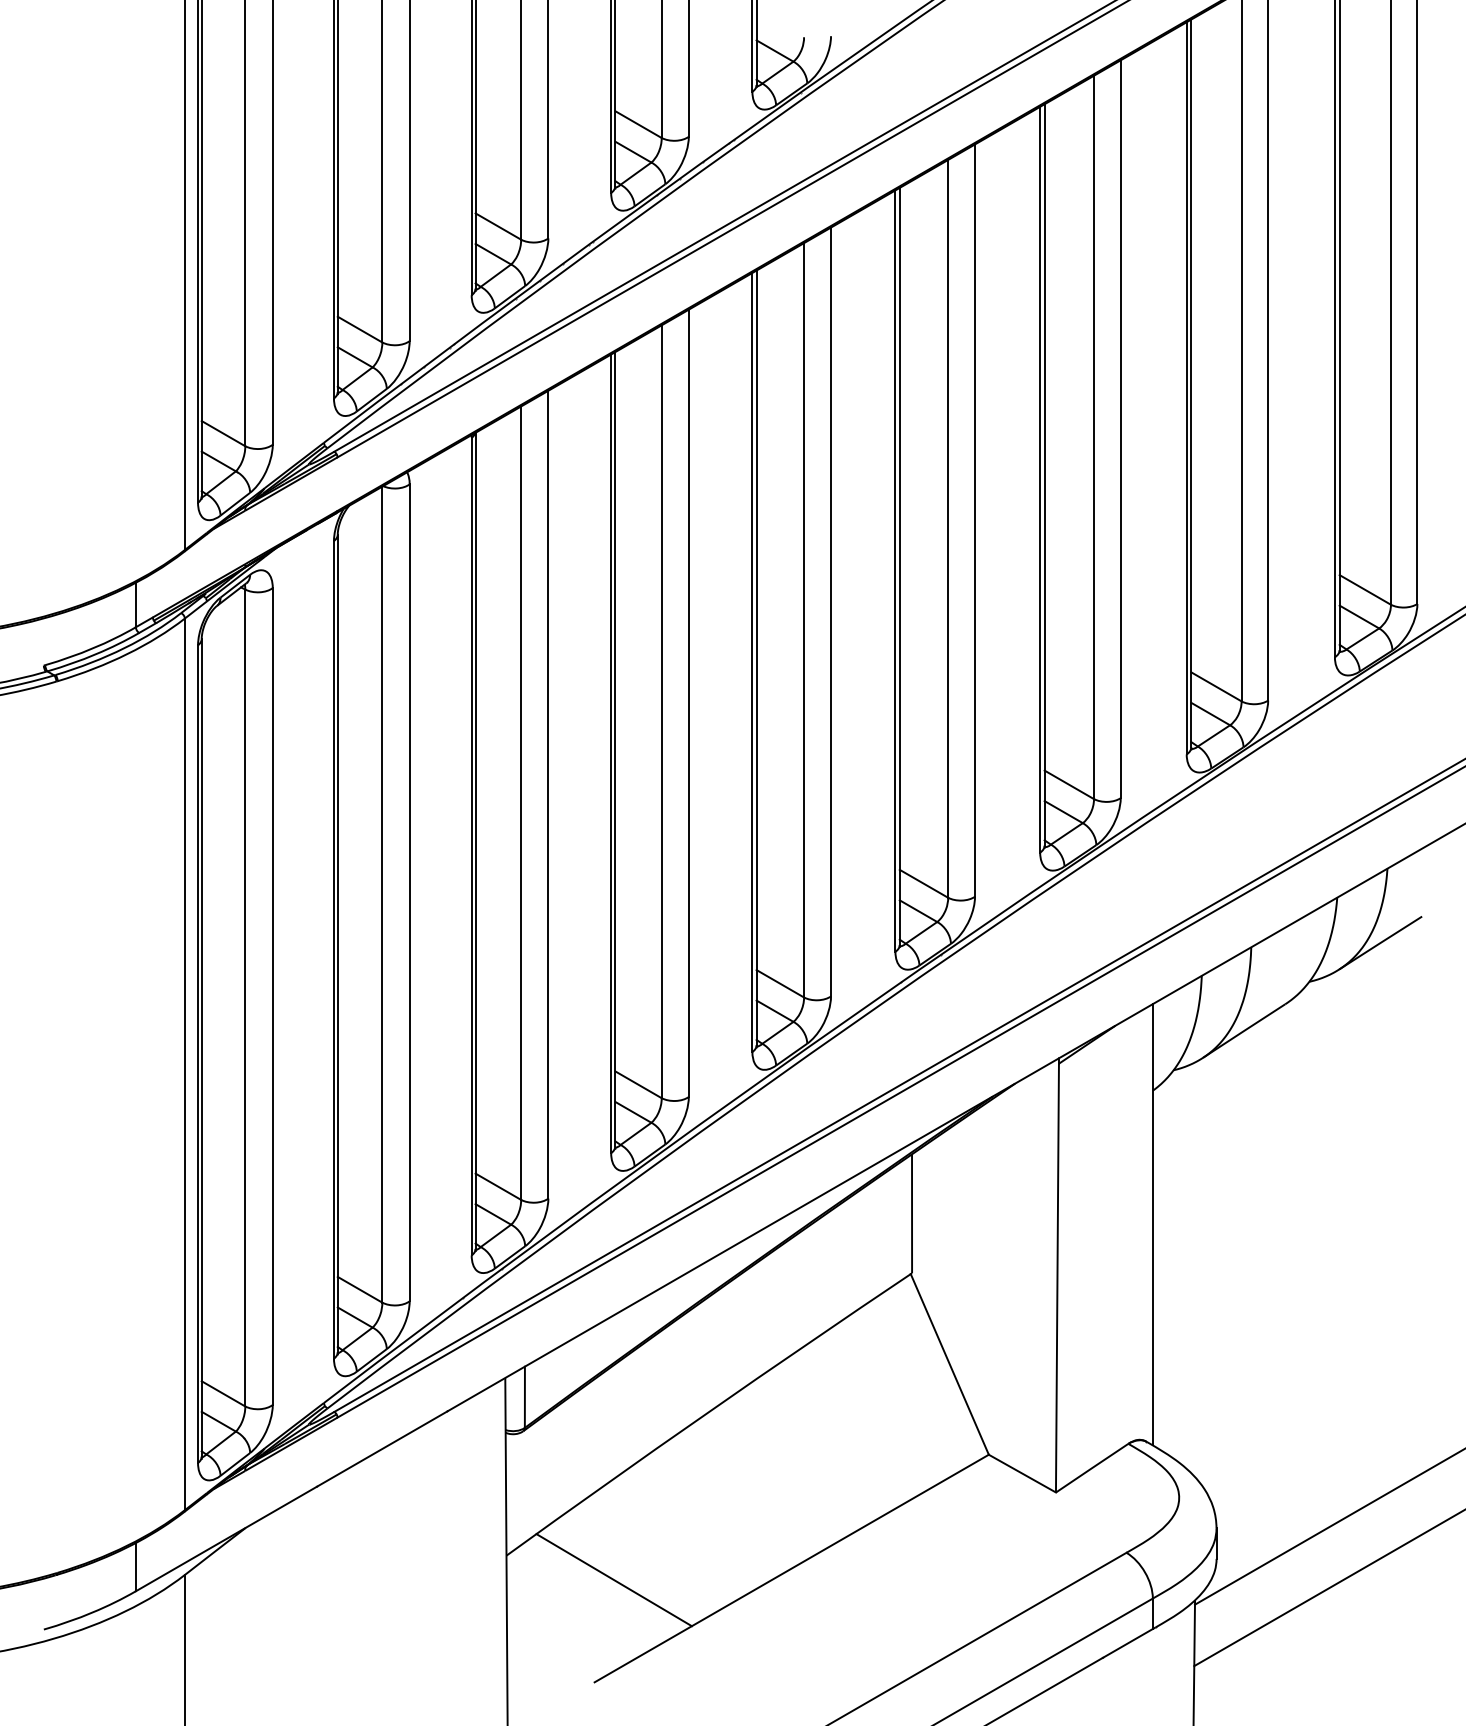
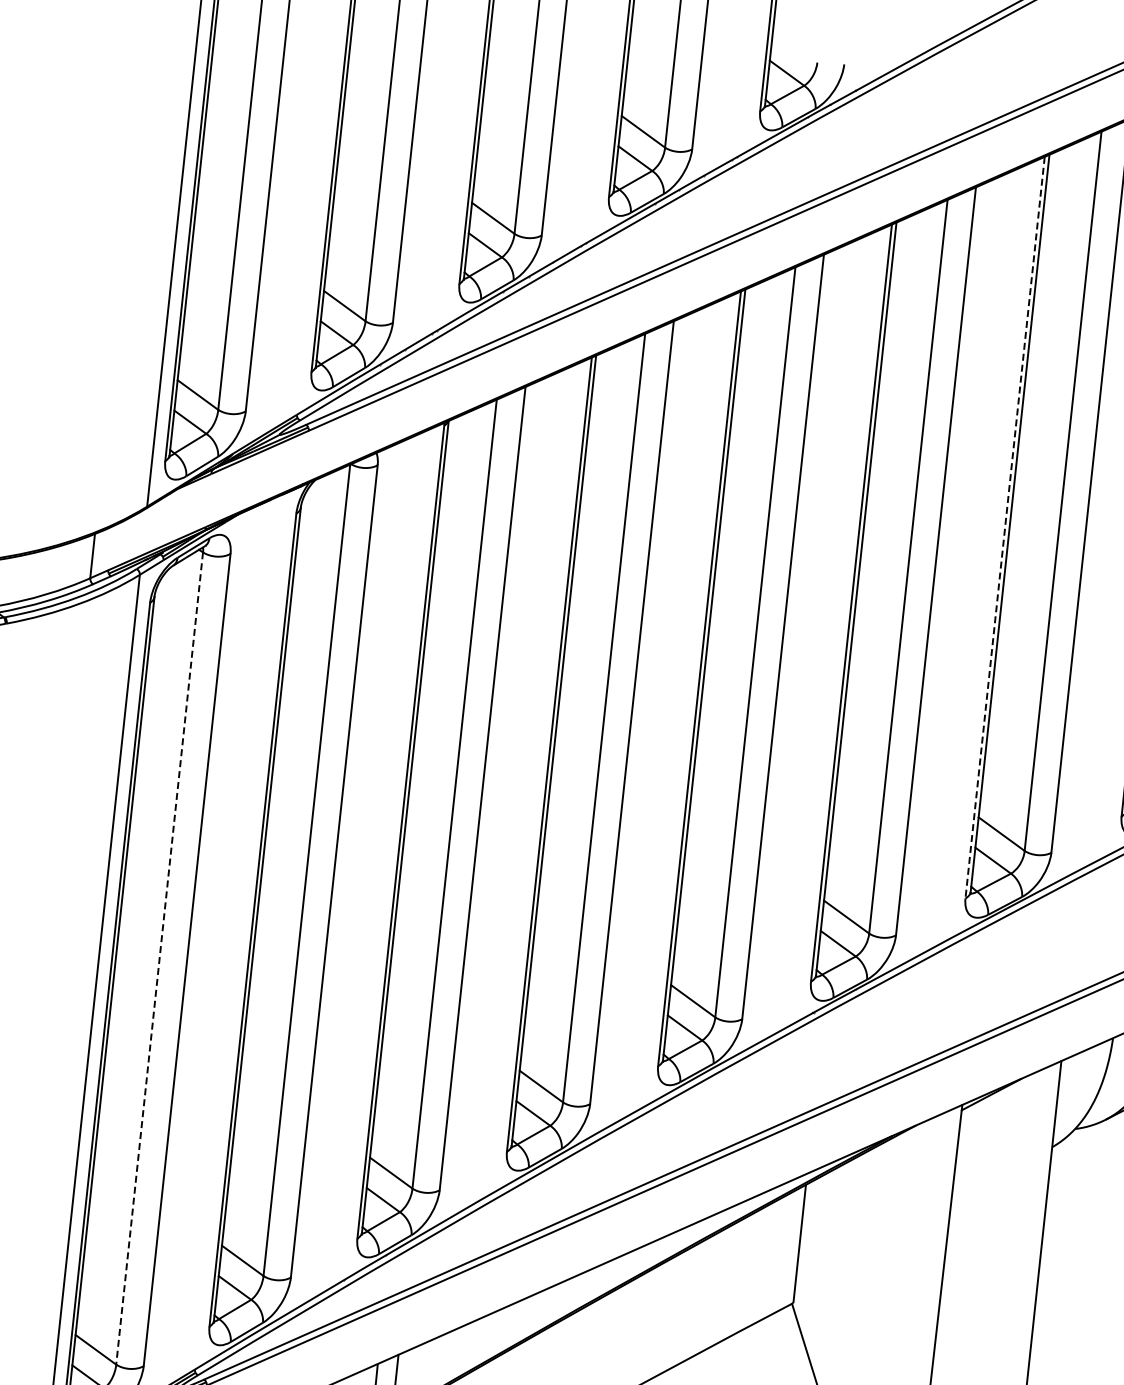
line: (1040, 479) -> (1005, 527), solid -> dashed
line: (245, 998) -> (159, 959), solid -> dashed

